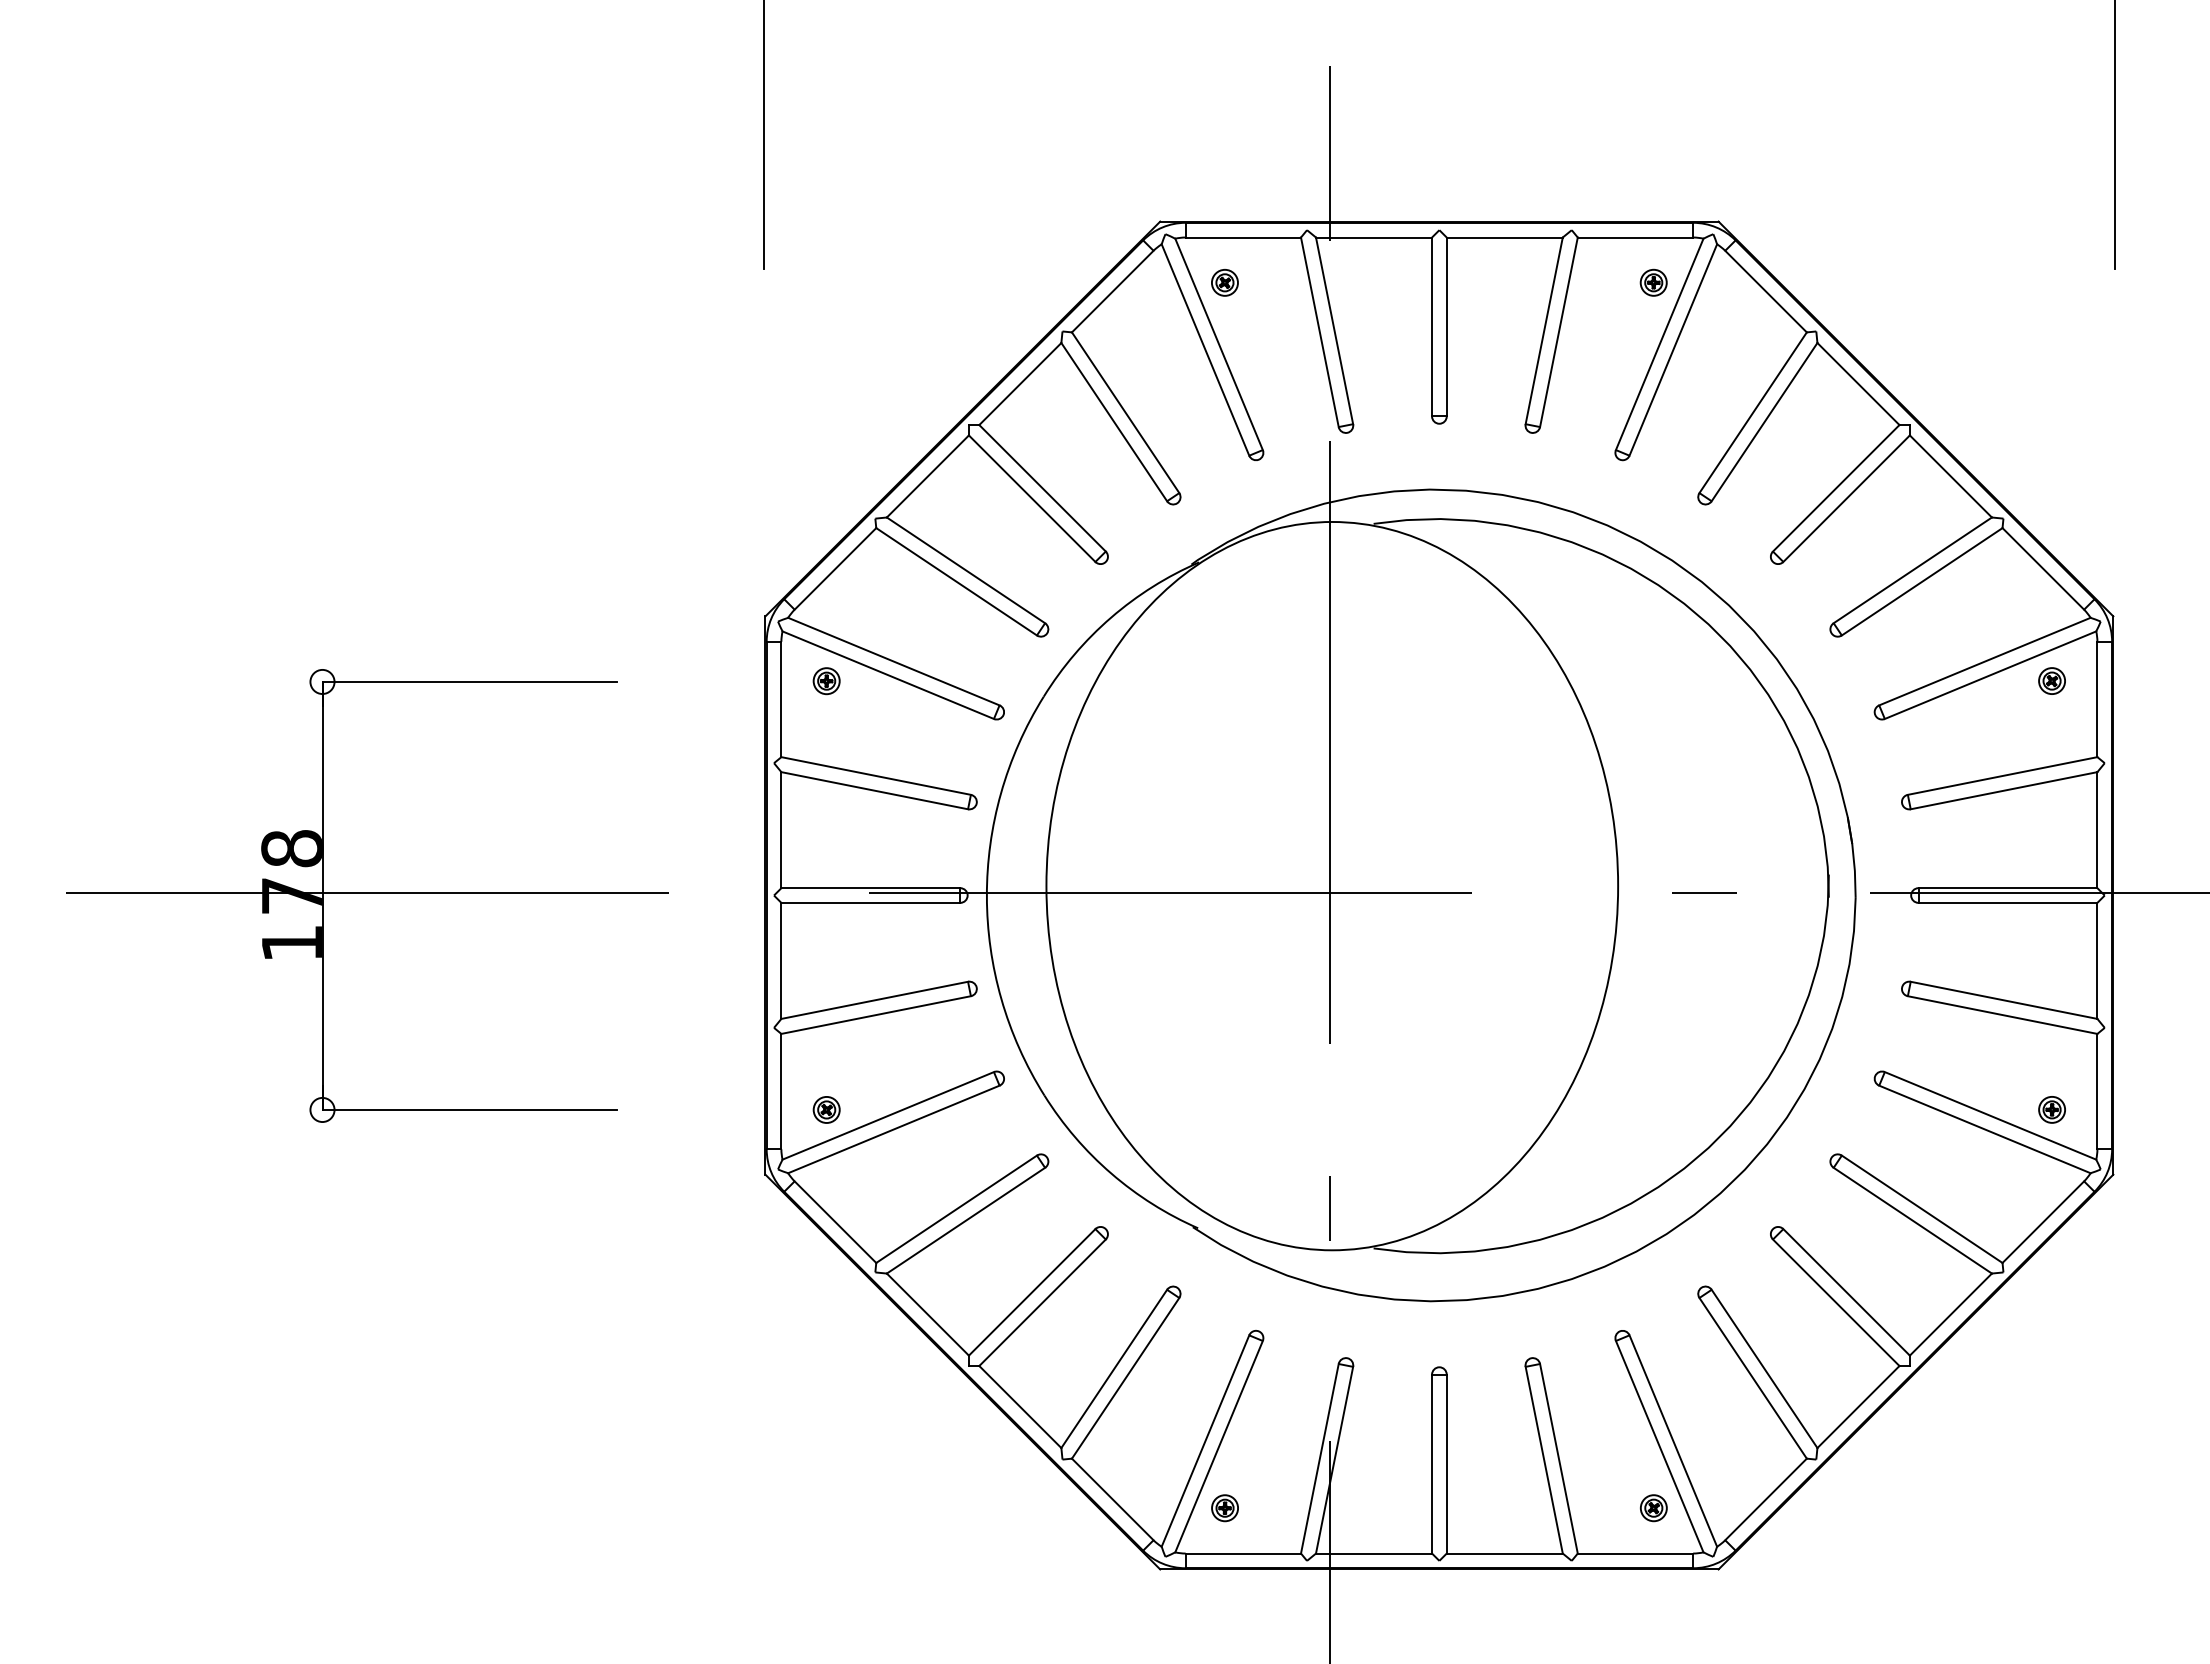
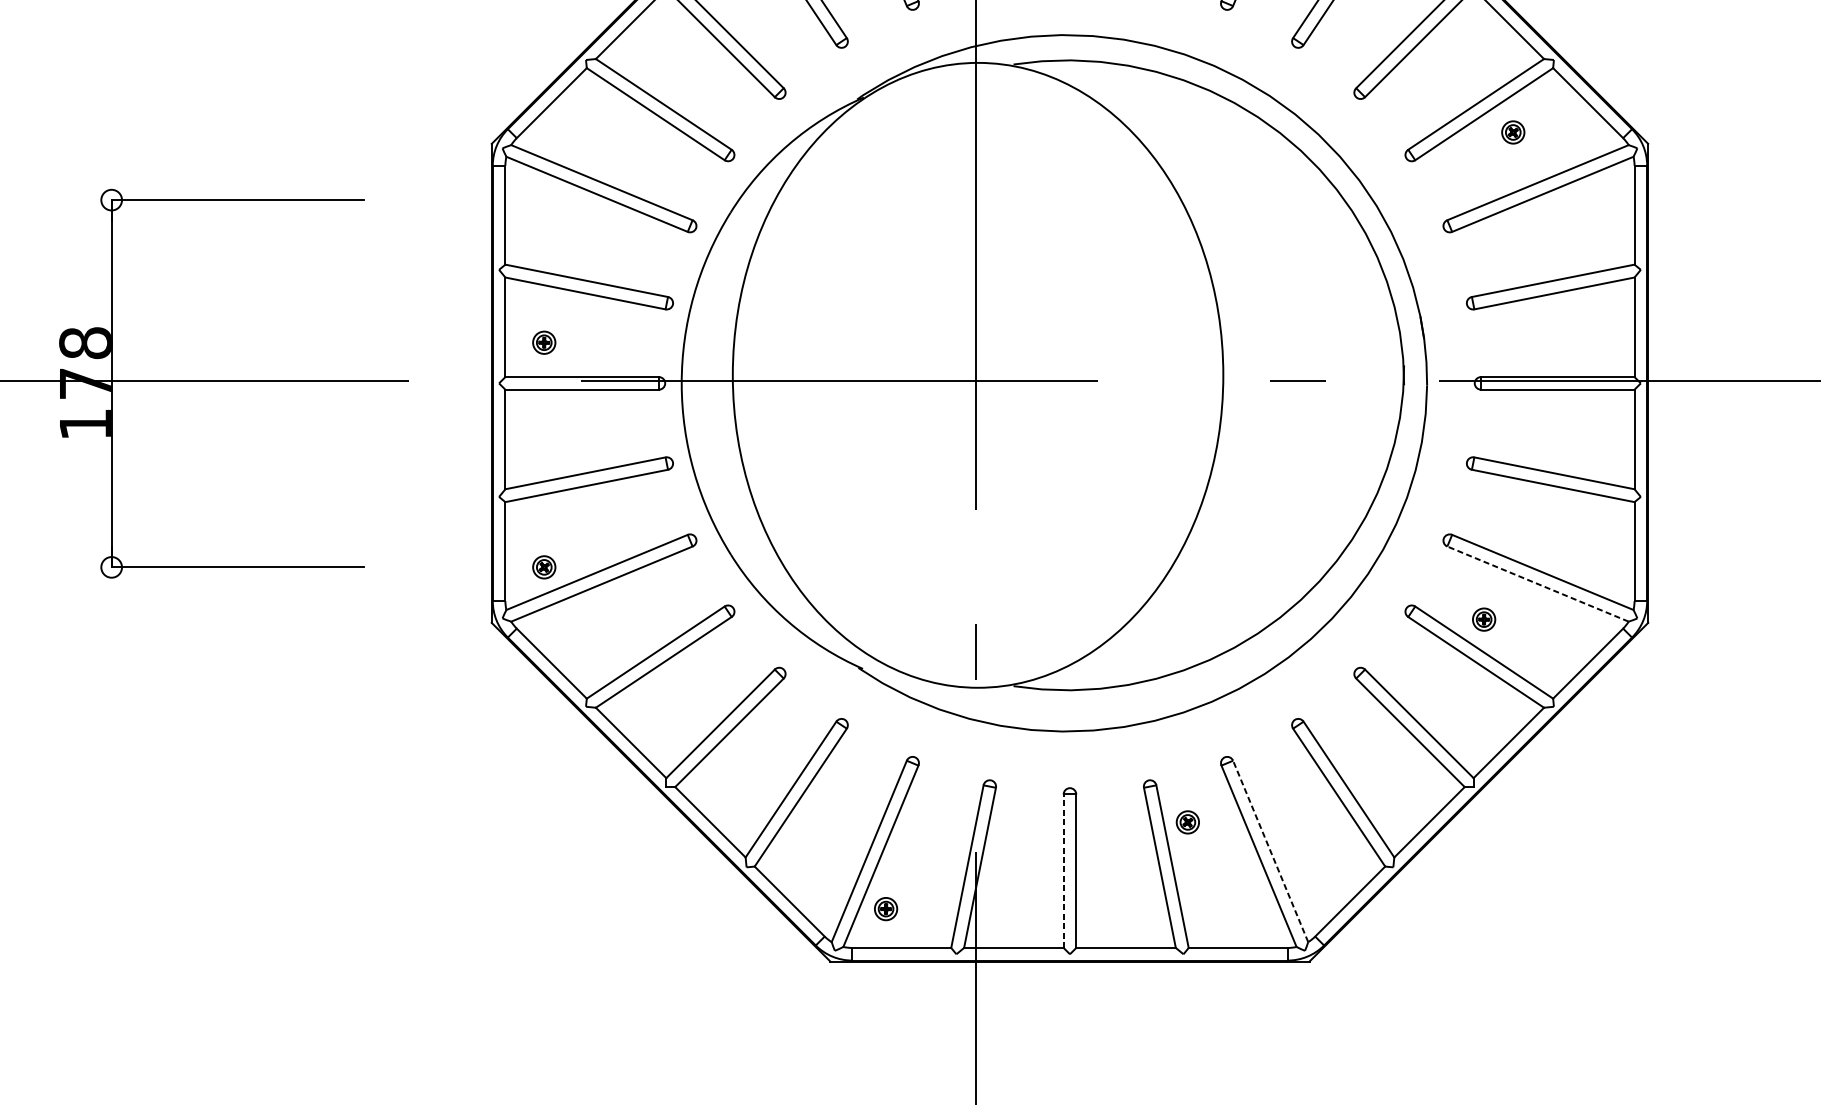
part: (2051, 680) -> (1512, 131), moved
part: (826, 681) -> (544, 343), moved
part: (2051, 1109) -> (1483, 619), moved
line: (1984, 1129) -> (1537, 584), solid -> dashed
line: (1673, 1440) -> (1270, 850), solid -> dashed
line: (1432, 1463) -> (1064, 870), solid -> dashed
part: (1653, 1508) -> (1187, 822), moved

